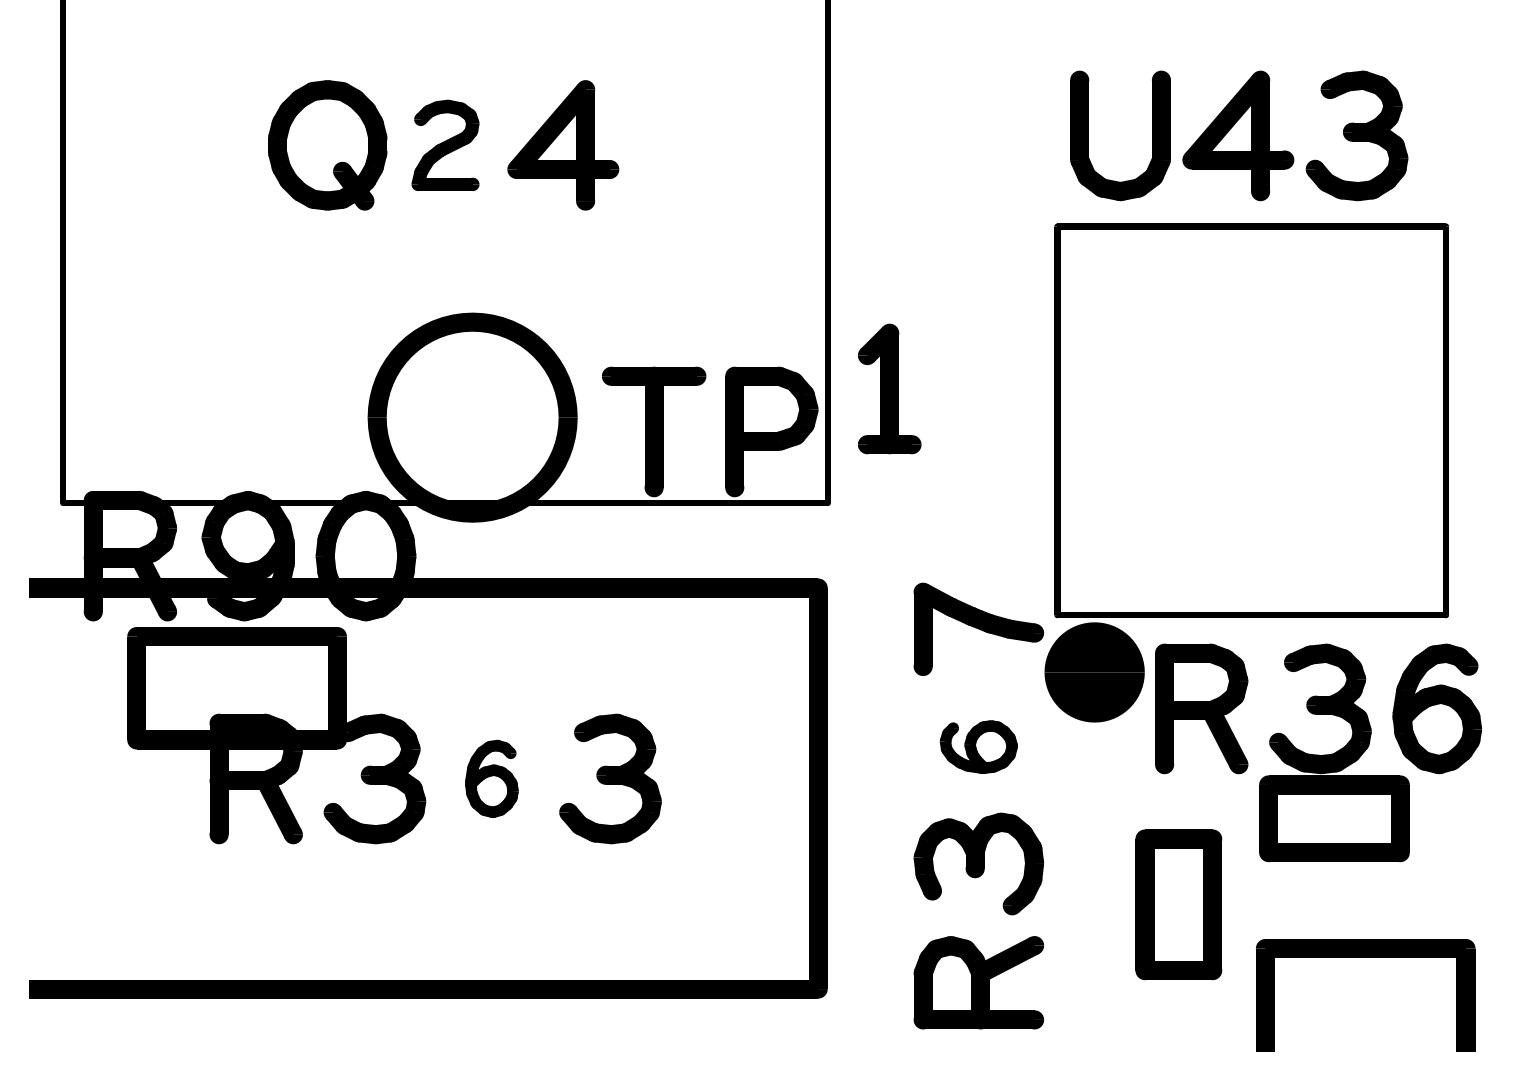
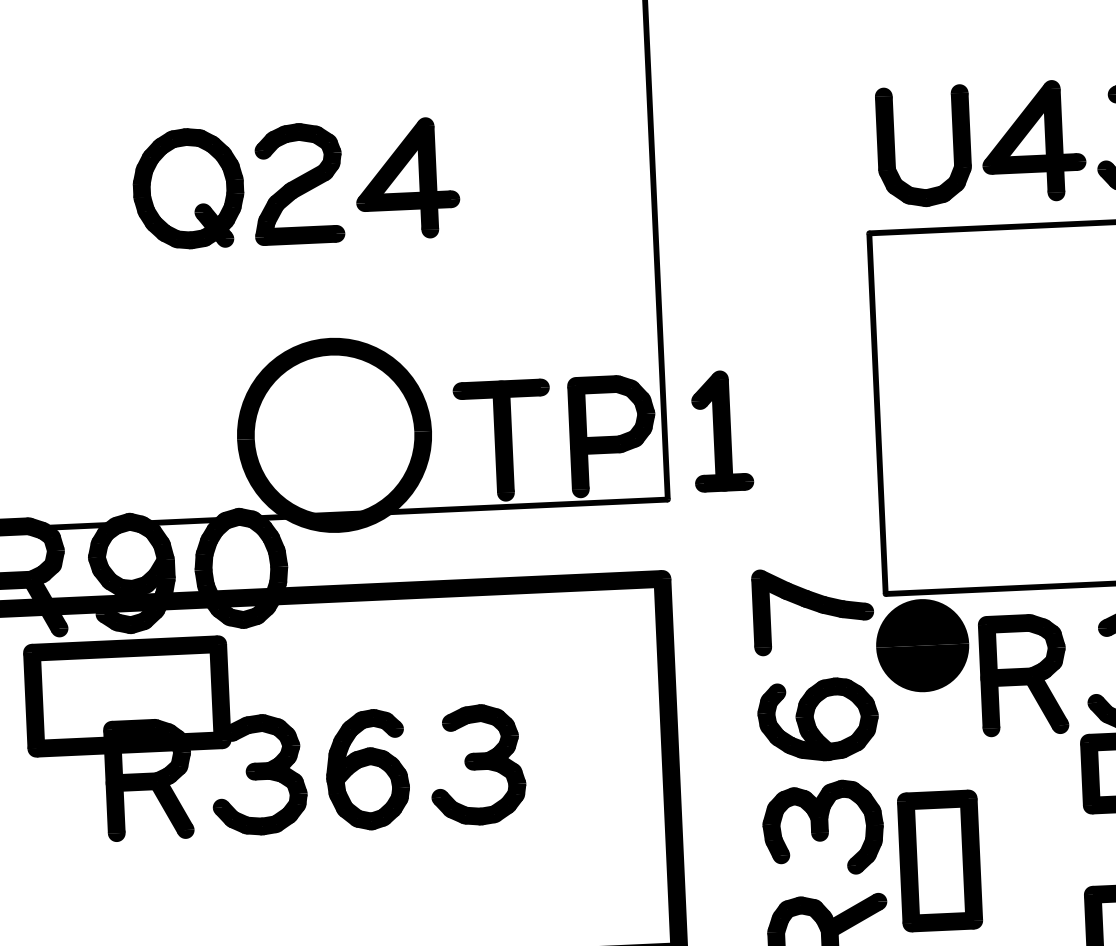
part: (445, 145) -> (297, 183), size x1.43
part: (889, 388) -> (722, 430), moved
part: (978, 746) -> (817, 719), size x1.67
part: (491, 778) -> (367, 769), size x1.67
part: (1178, 904) -> (939, 860), moved

